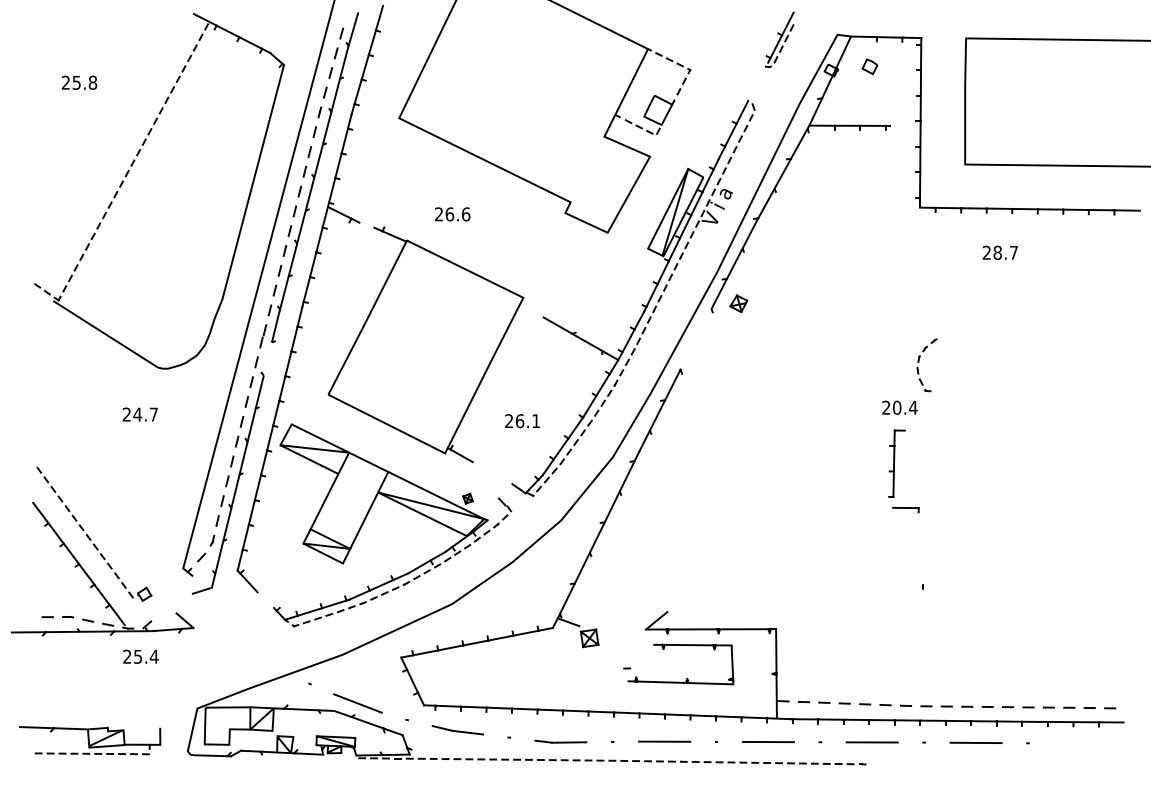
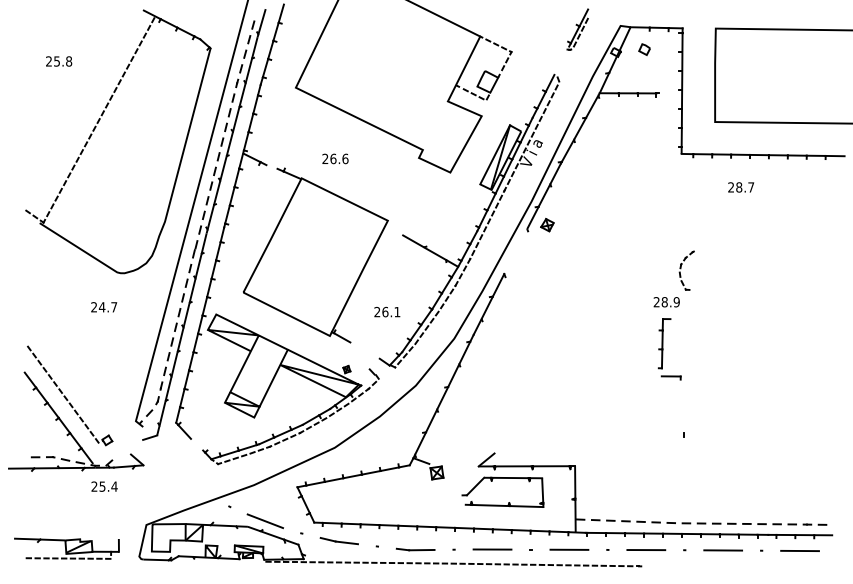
line: (267, 358) -> (198, 265), added
text: (905, 407) -> (670, 301), 20.4 -> 28.9
line: (641, 656) -> (475, 486), added
line: (1079, 743) -> (799, 550), added

